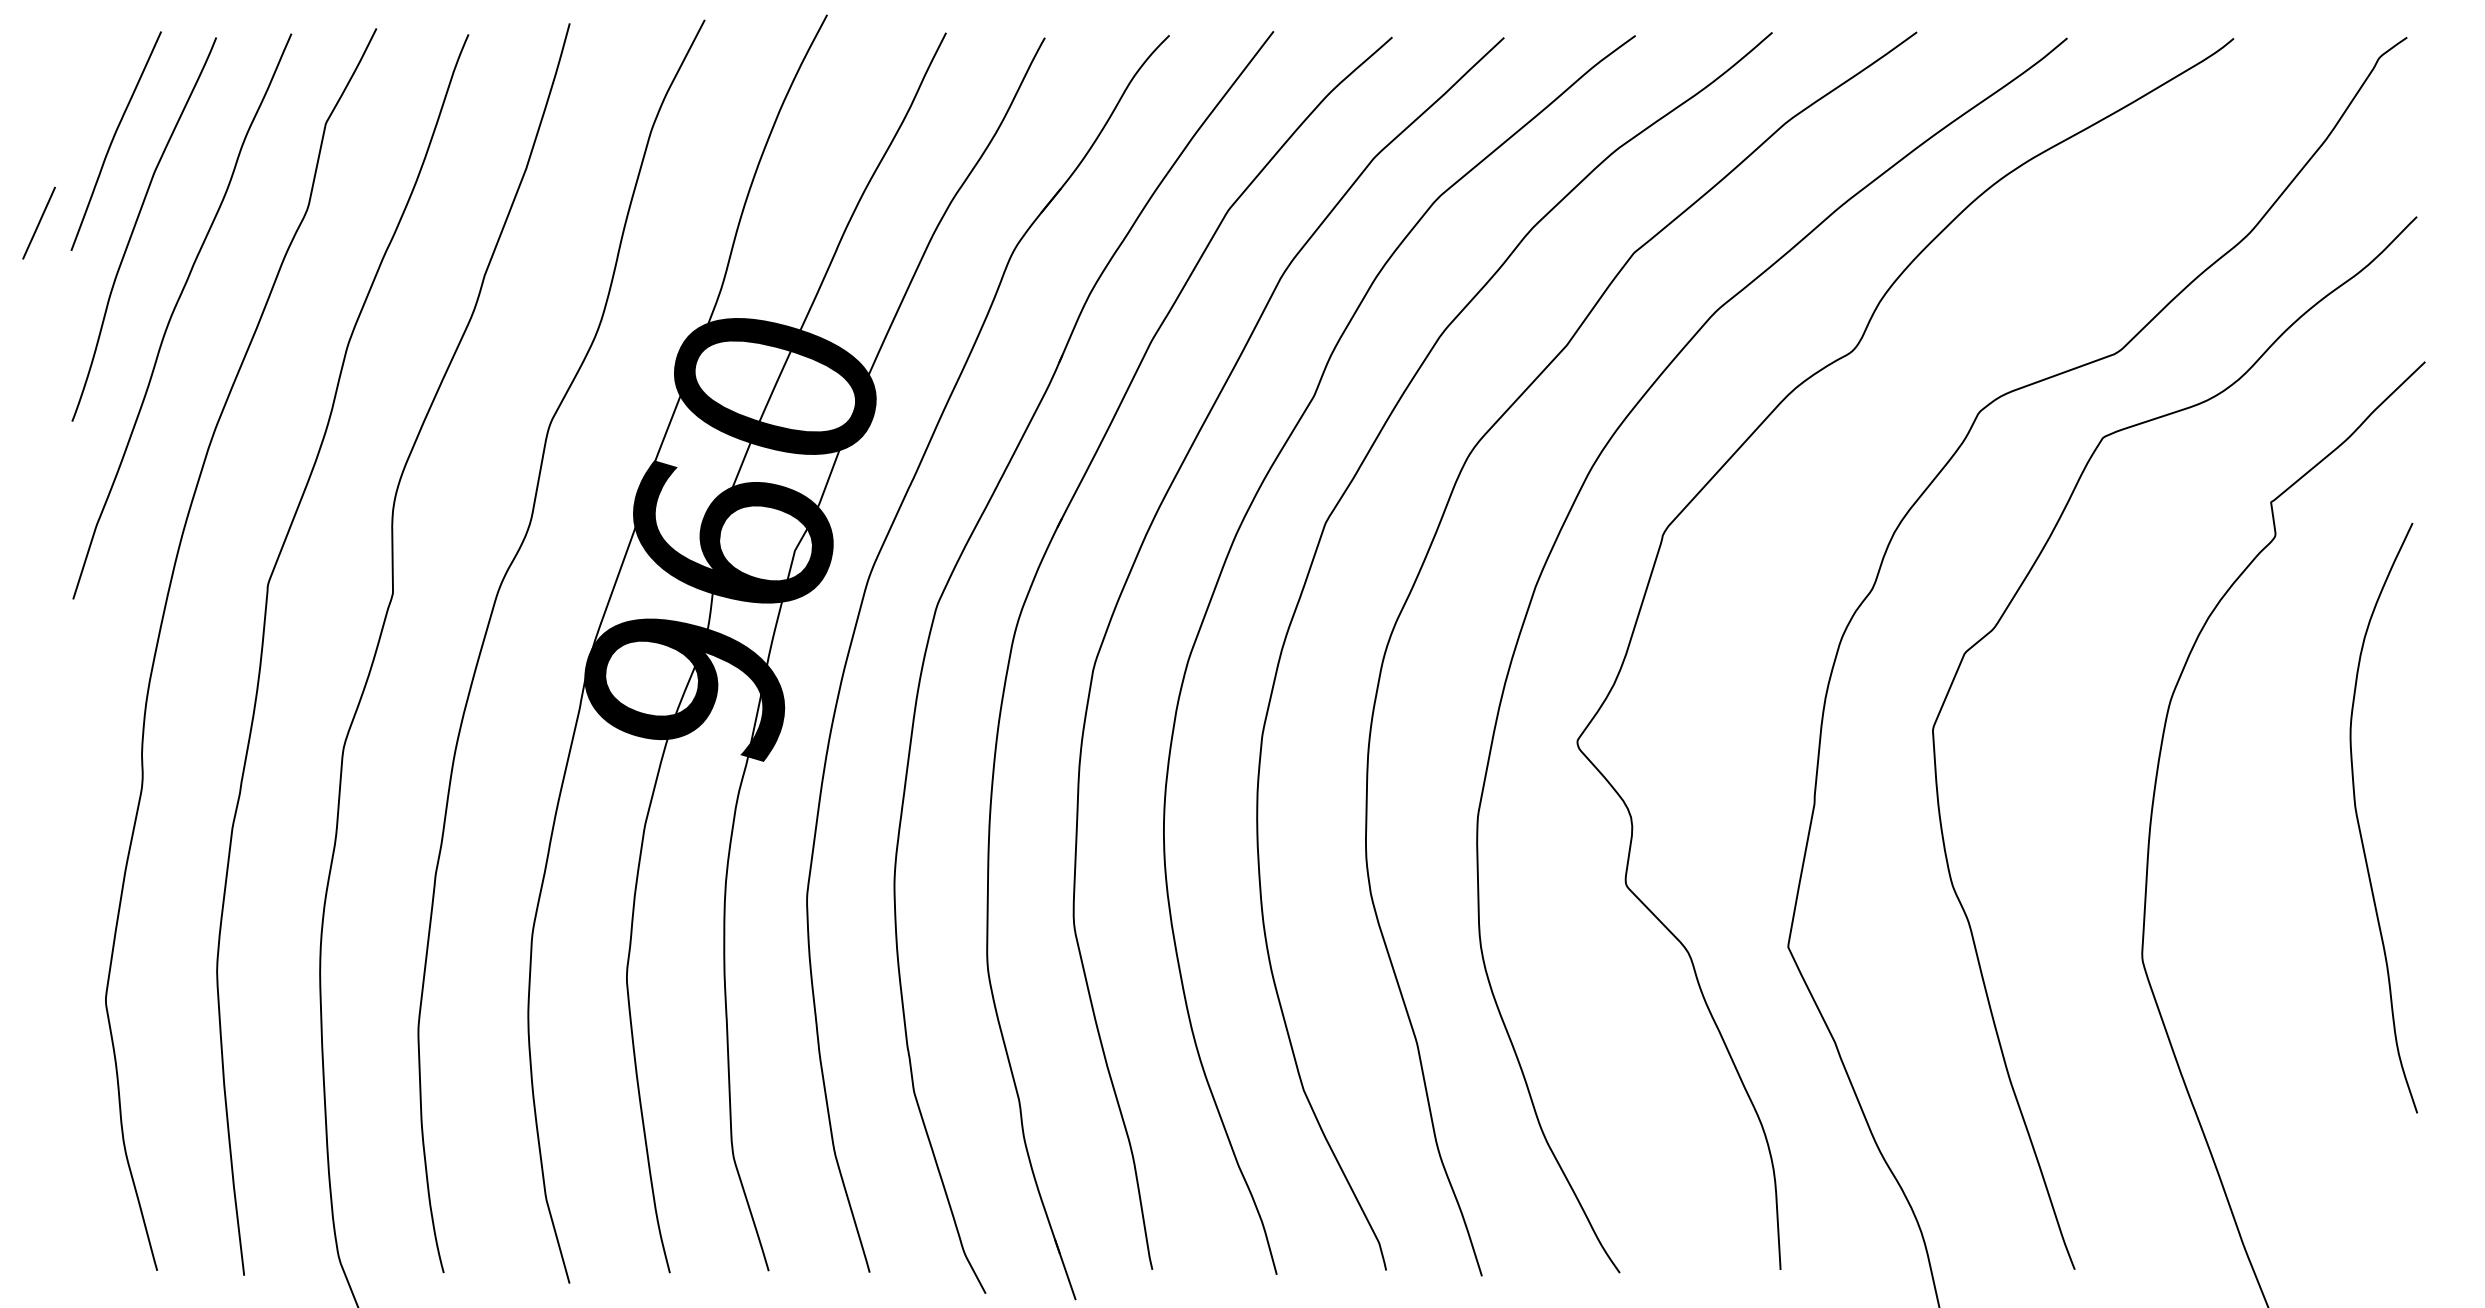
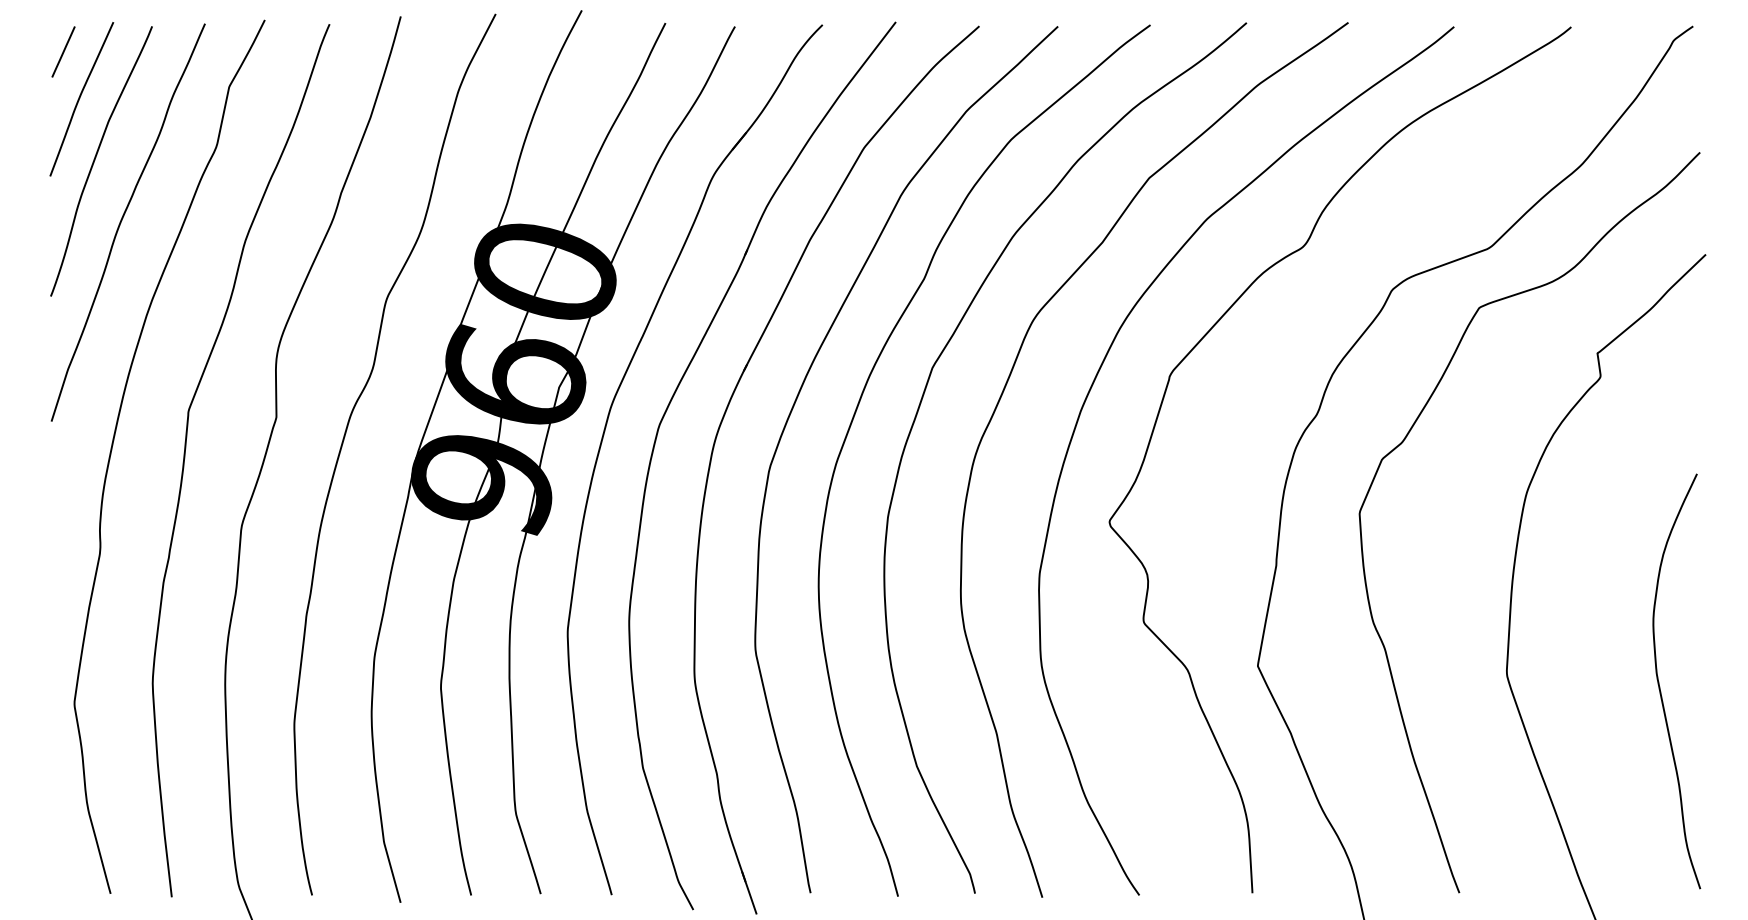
line: (39, 222) -> (63, 51), moved
curve: (2360, 825) -> (1660, 686), moved

